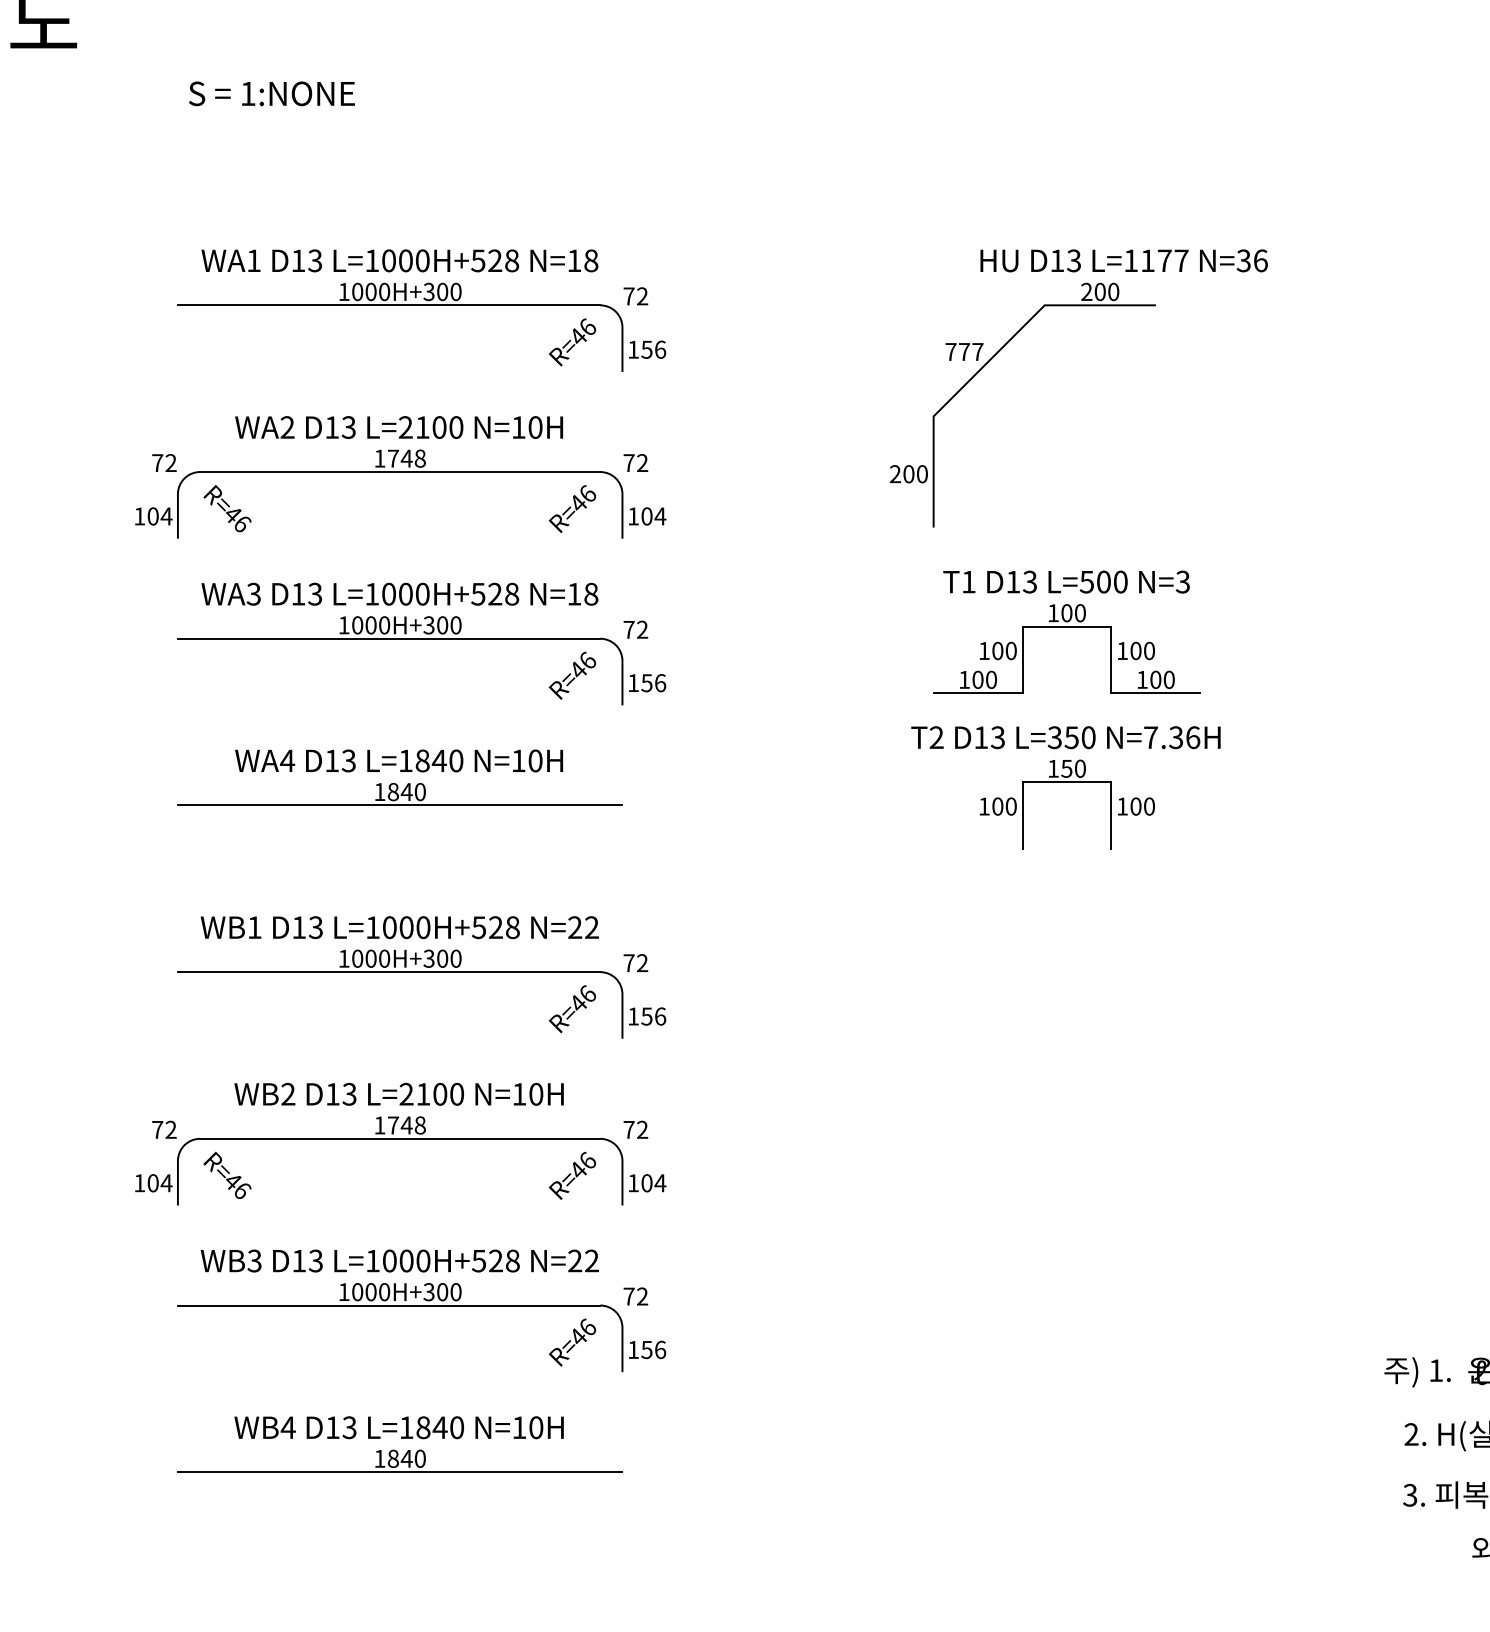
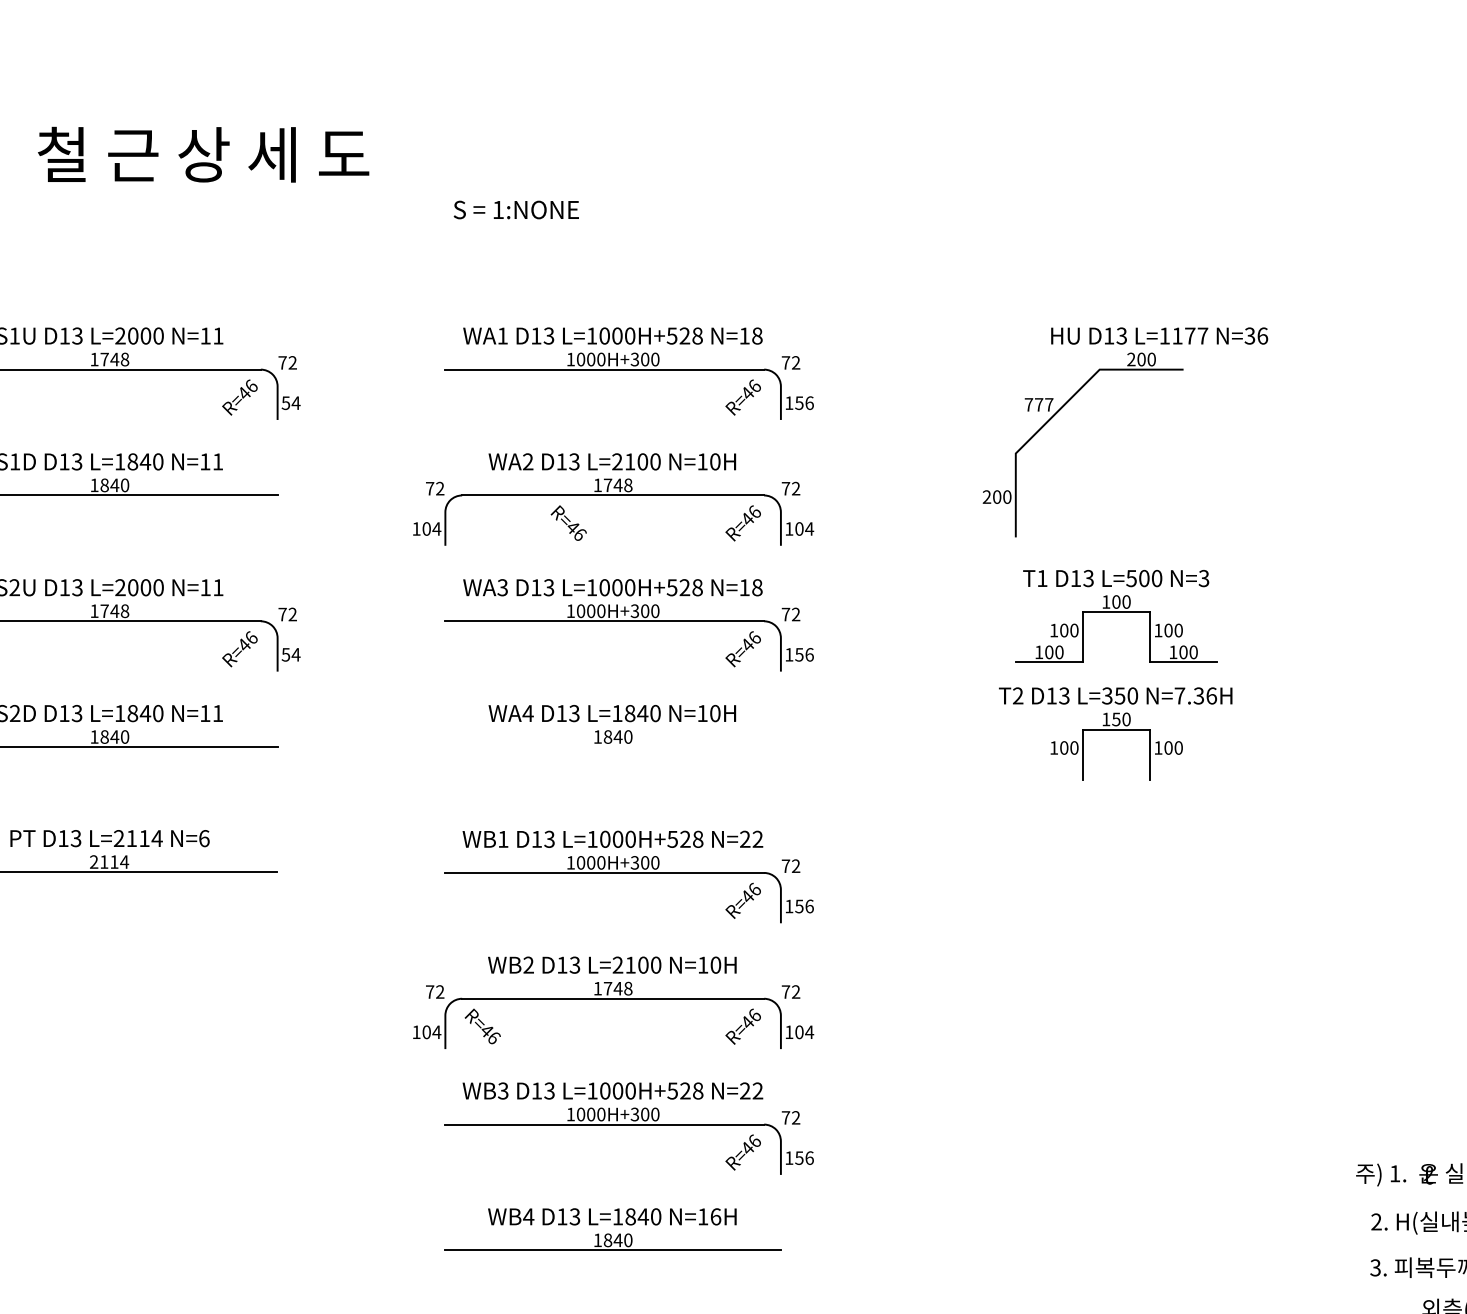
text: (227, 507) -> (568, 522), moved
line: (399, 805) -> (612, 747), removed
text: (535, 1427) -> (715, 1216), N=10H -> N=16H

